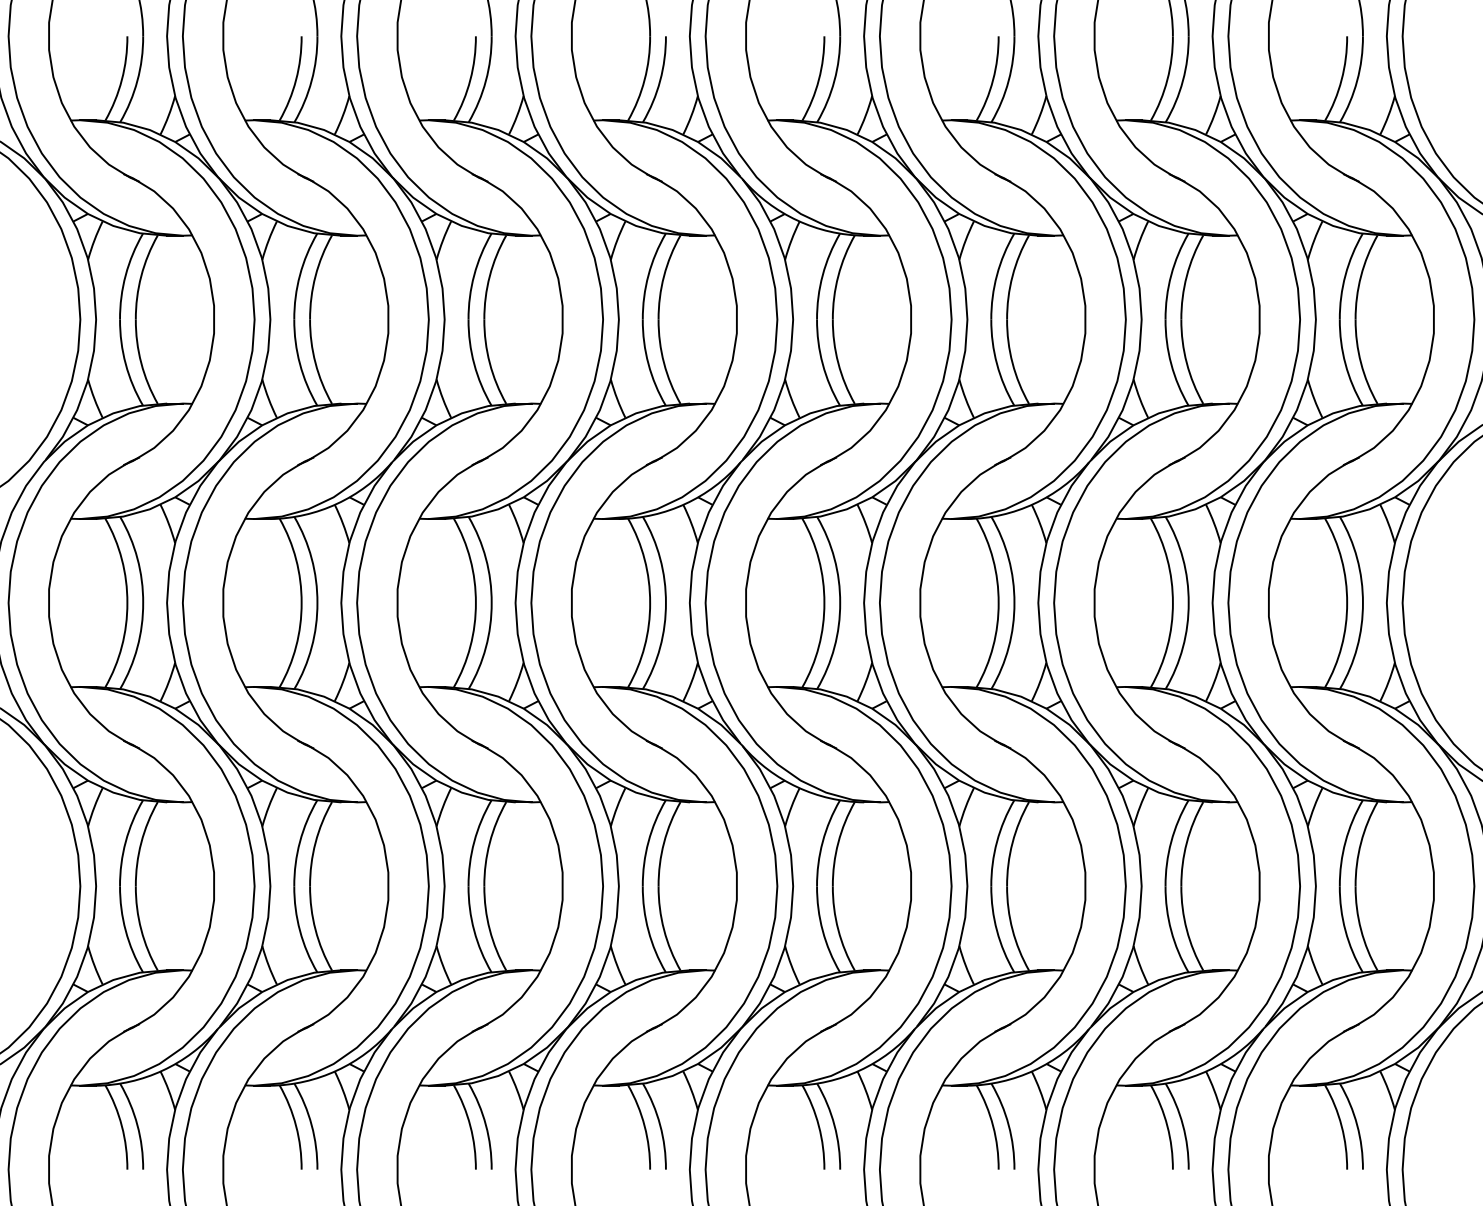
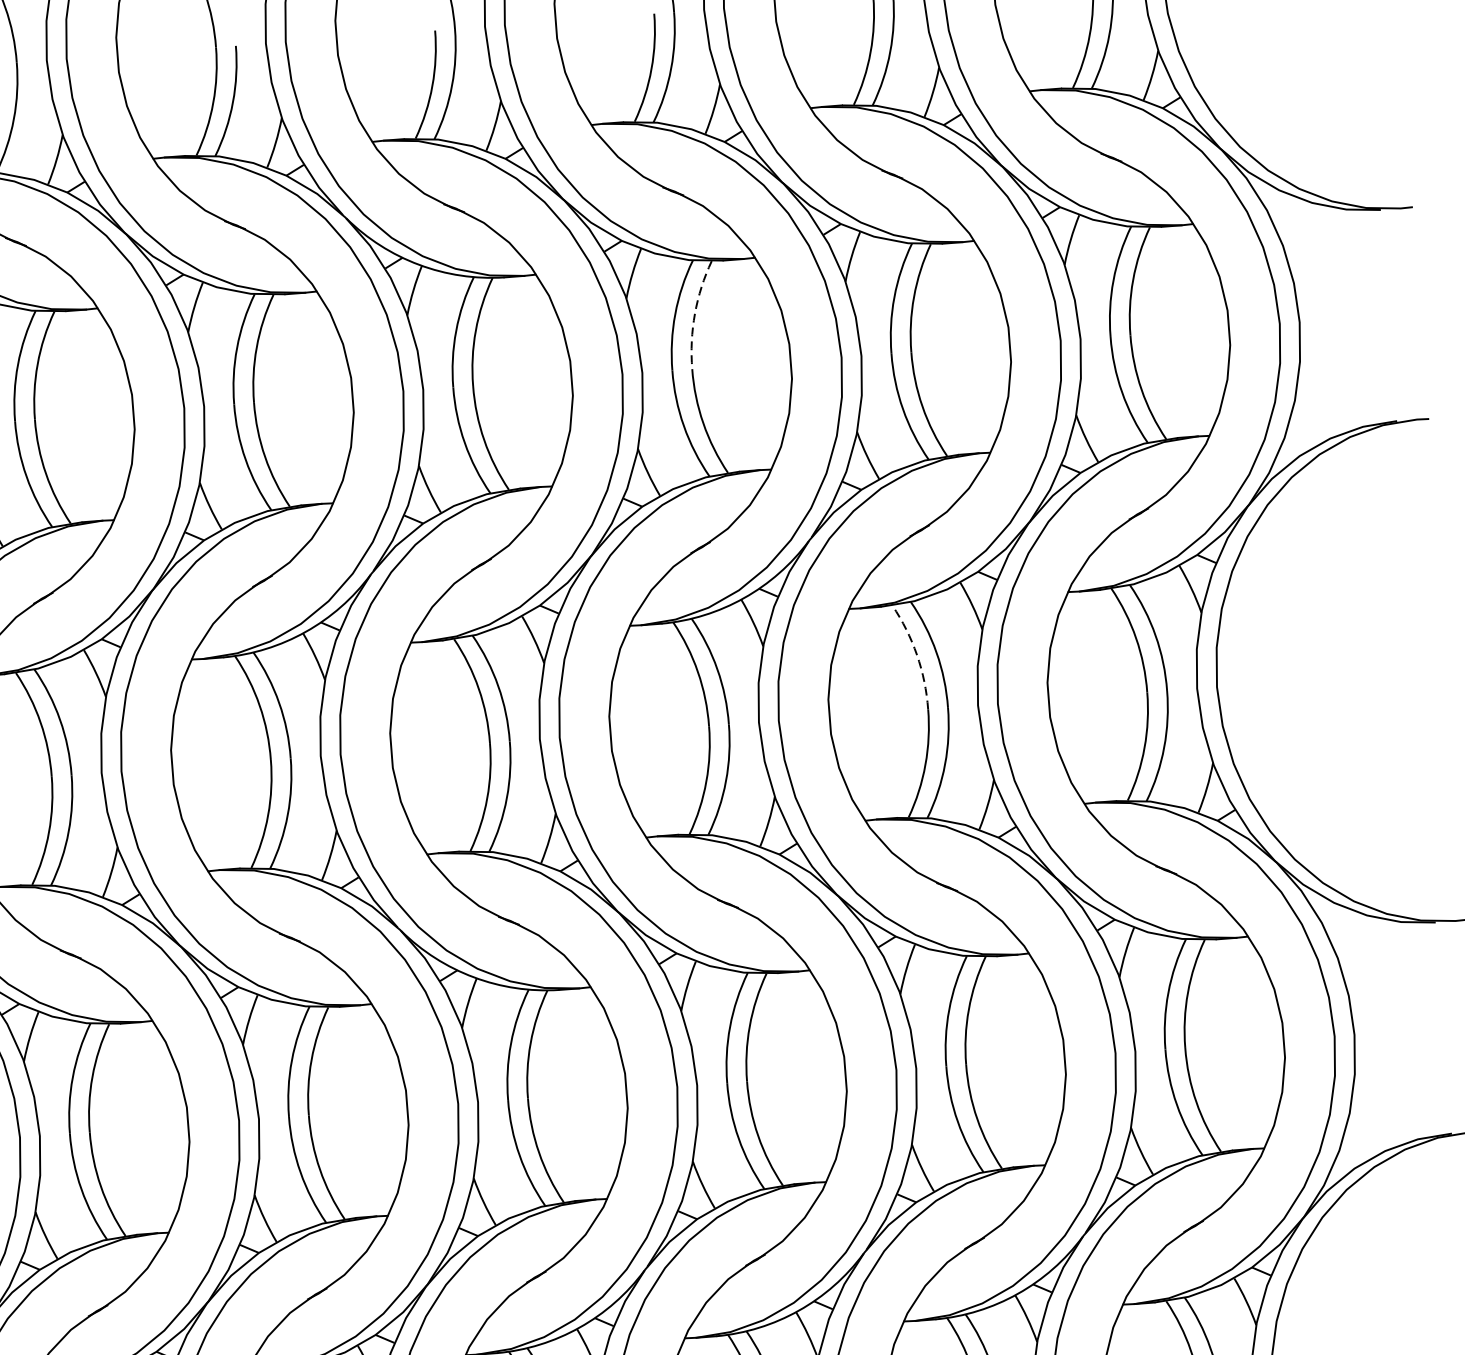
arc: (1012, 276) -> (694, 314), solid -> dashed
arc: (1167, 559) -> (917, 655), solid -> dashed

